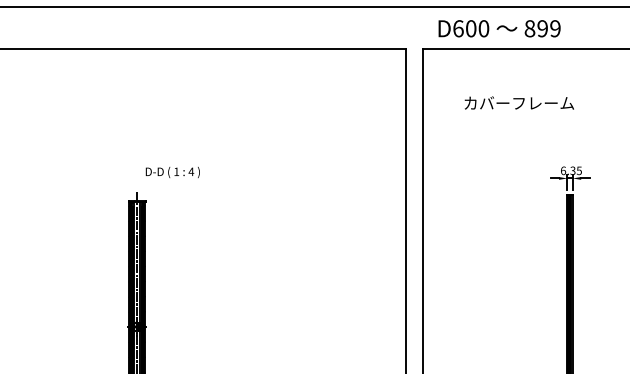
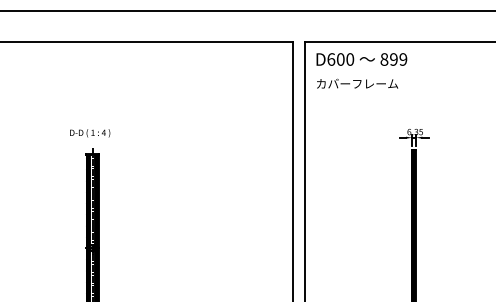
text: (499, 28) -> (361, 59), moved
text: (519, 102) -> (357, 83), moved
text: (173, 172) -> (90, 133), moved

